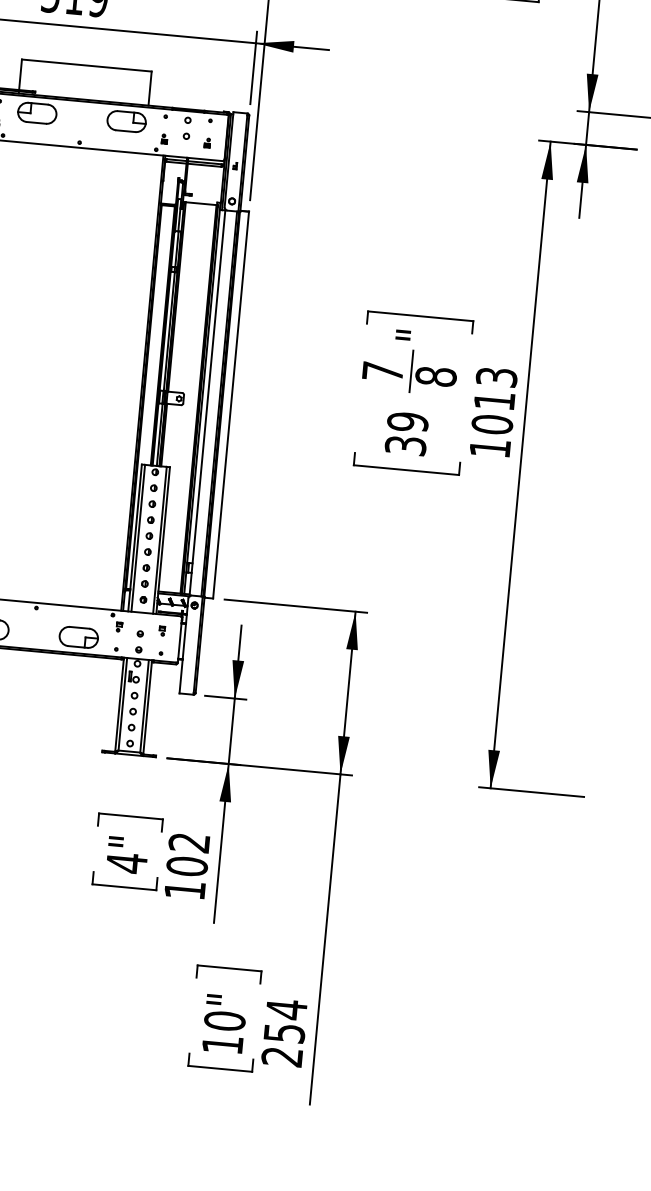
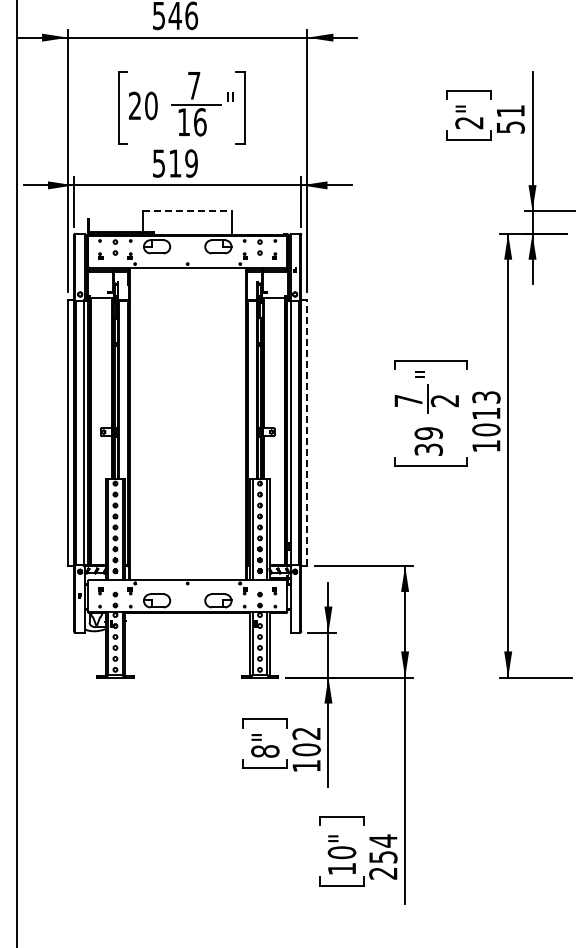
line: (86, 65) -> (187, 211), solid -> dashed
text: (435, 376) -> (444, 400), 8 -> 2
line: (231, 405) -> (307, 433), solid -> dashed
text: (127, 863) -> (265, 751), 4" -> 8"

